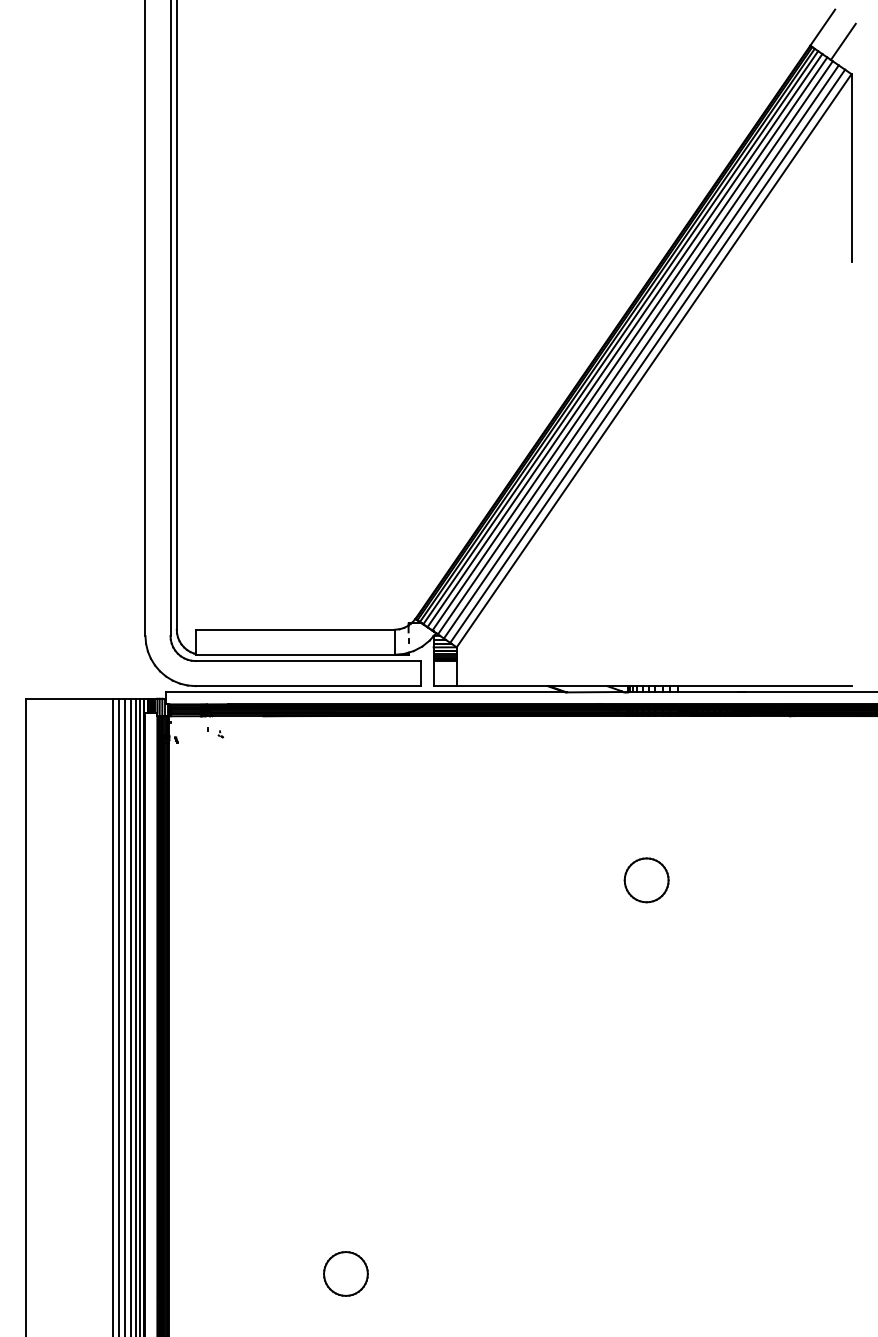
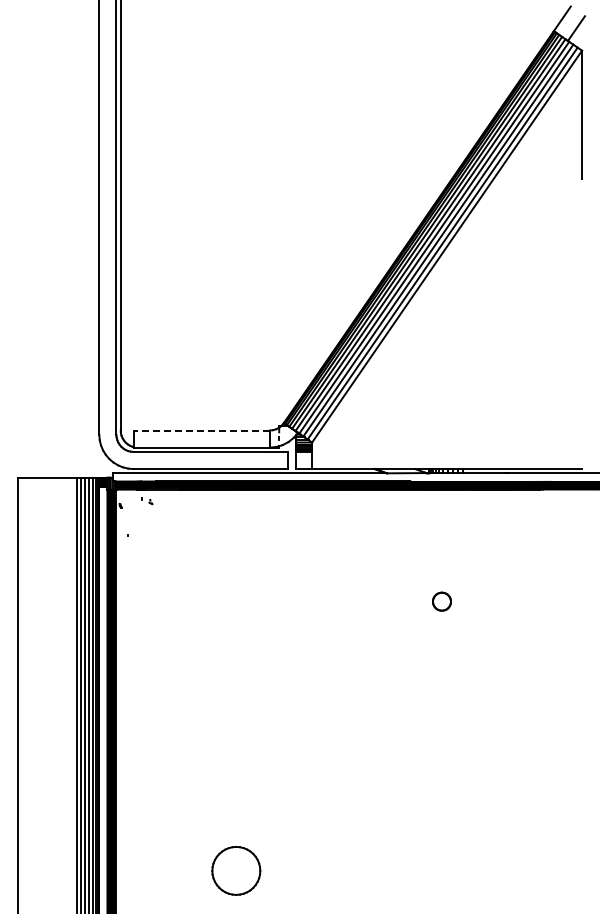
line: (294, 629) -> (201, 430), solid -> dashed
part: (645, 879) -> (441, 601), size x0.6
part: (346, 1273) -> (236, 870), size x1.6

